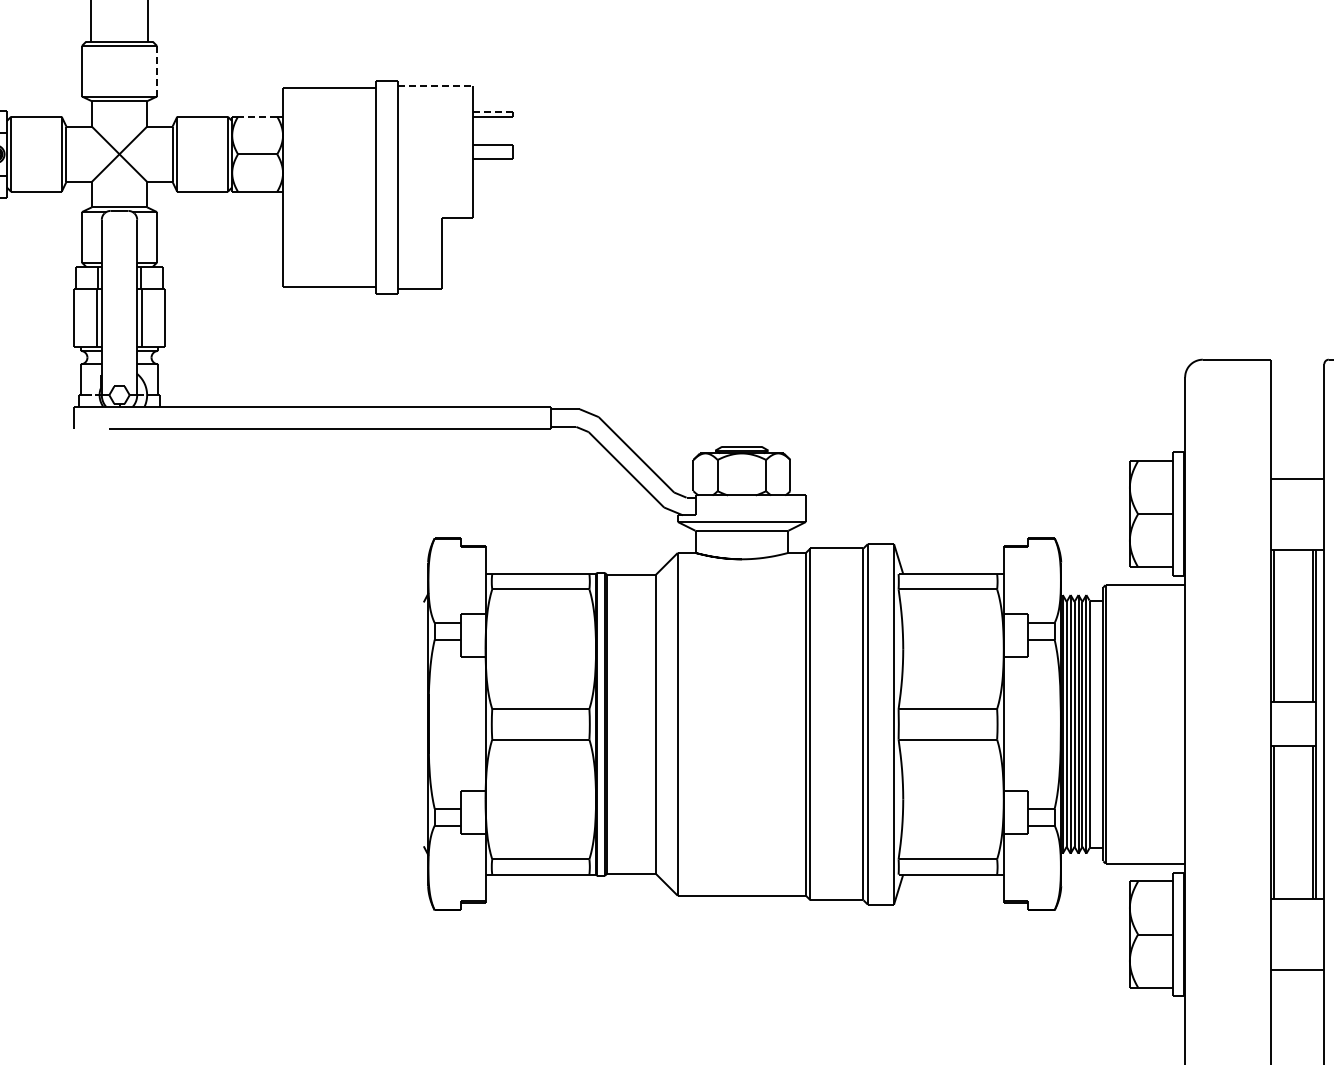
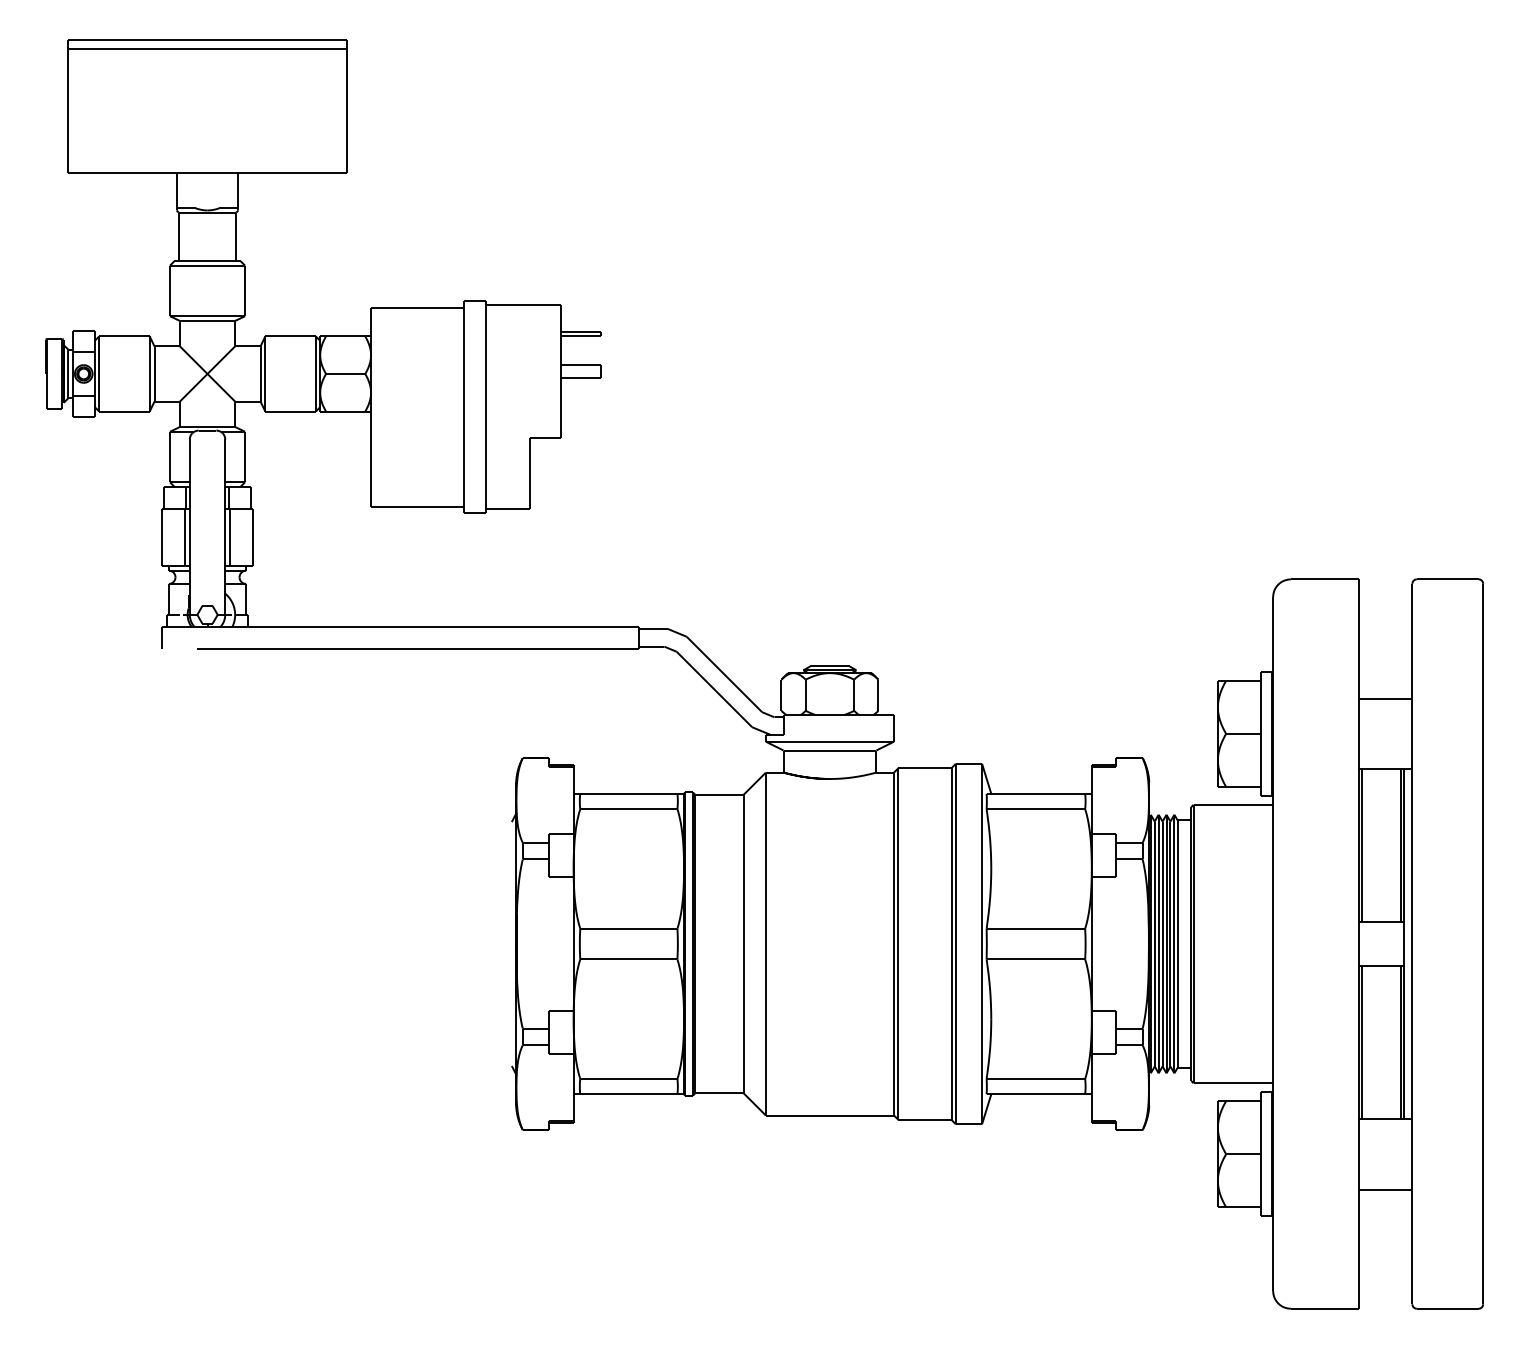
line: (157, 71) -> (245, 291), dashed -> solid
line: (435, 85) -> (523, 305), dashed -> solid
line: (493, 111) -> (581, 331), dashed -> solid
line: (257, 116) -> (345, 336), dashed -> solid

